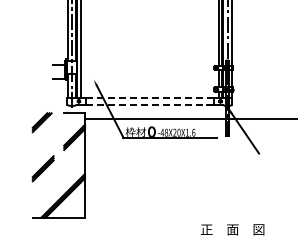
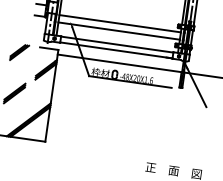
line: (149, 74) -> (119, 23), added
line: (149, 82) -> (118, 30), added
line: (149, 97) -> (117, 44), dashed -> solid
line: (149, 104) -> (116, 50), dashed -> solid

